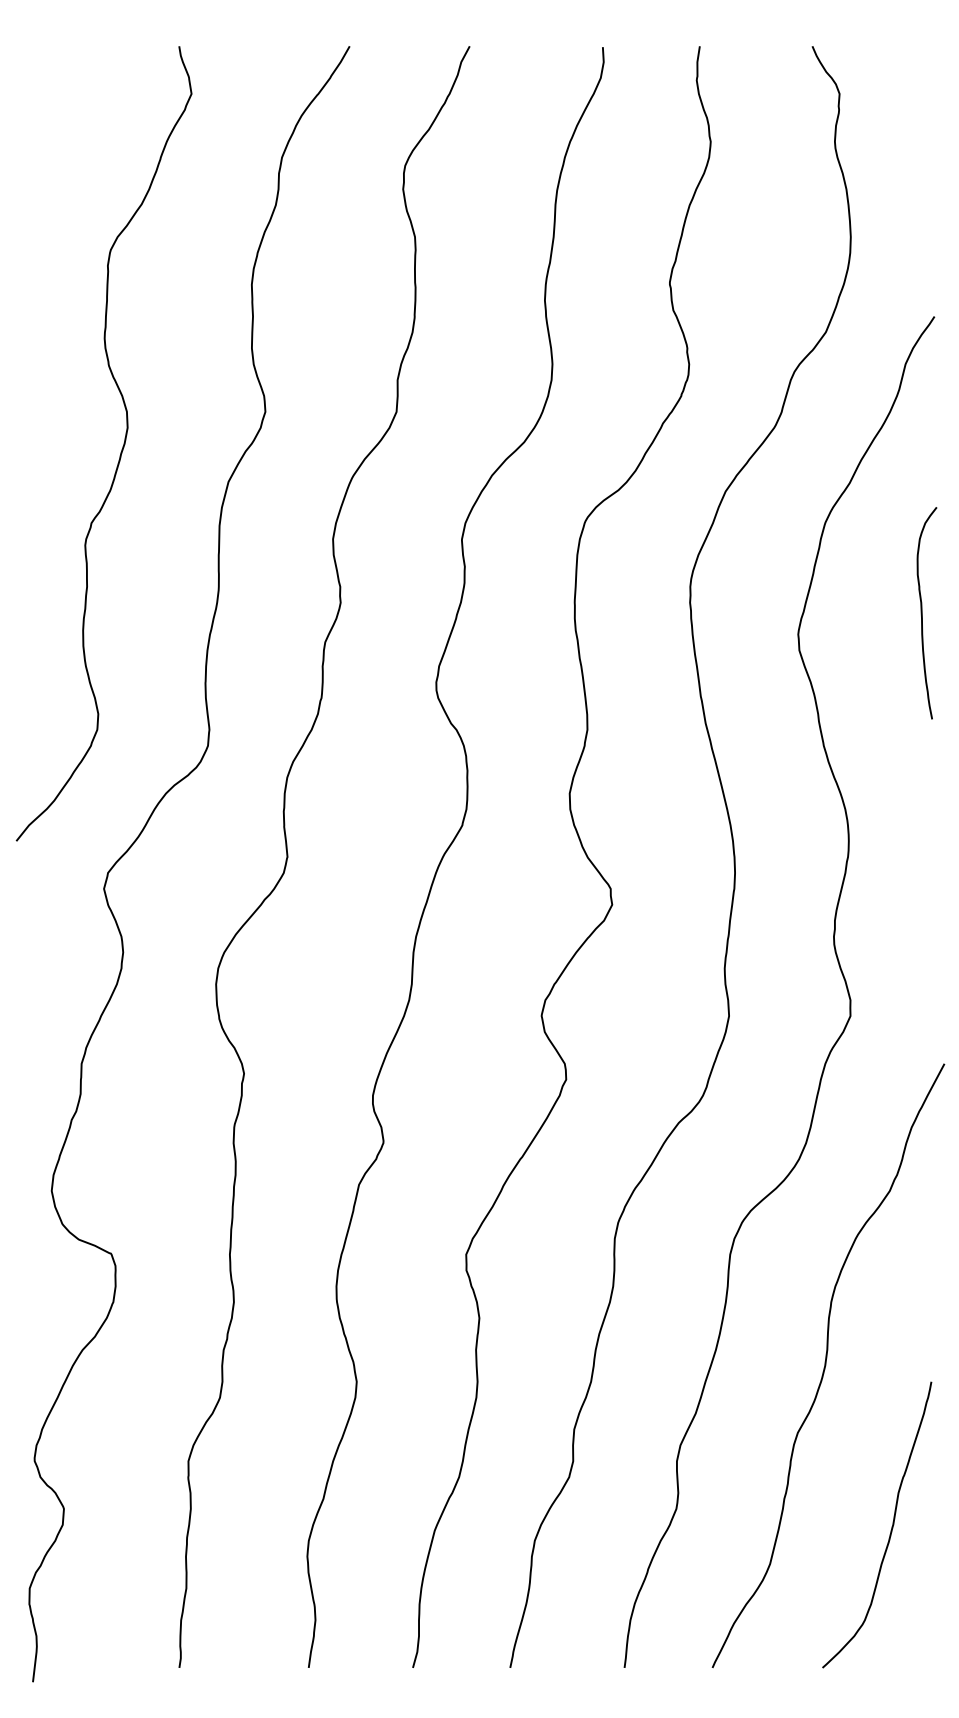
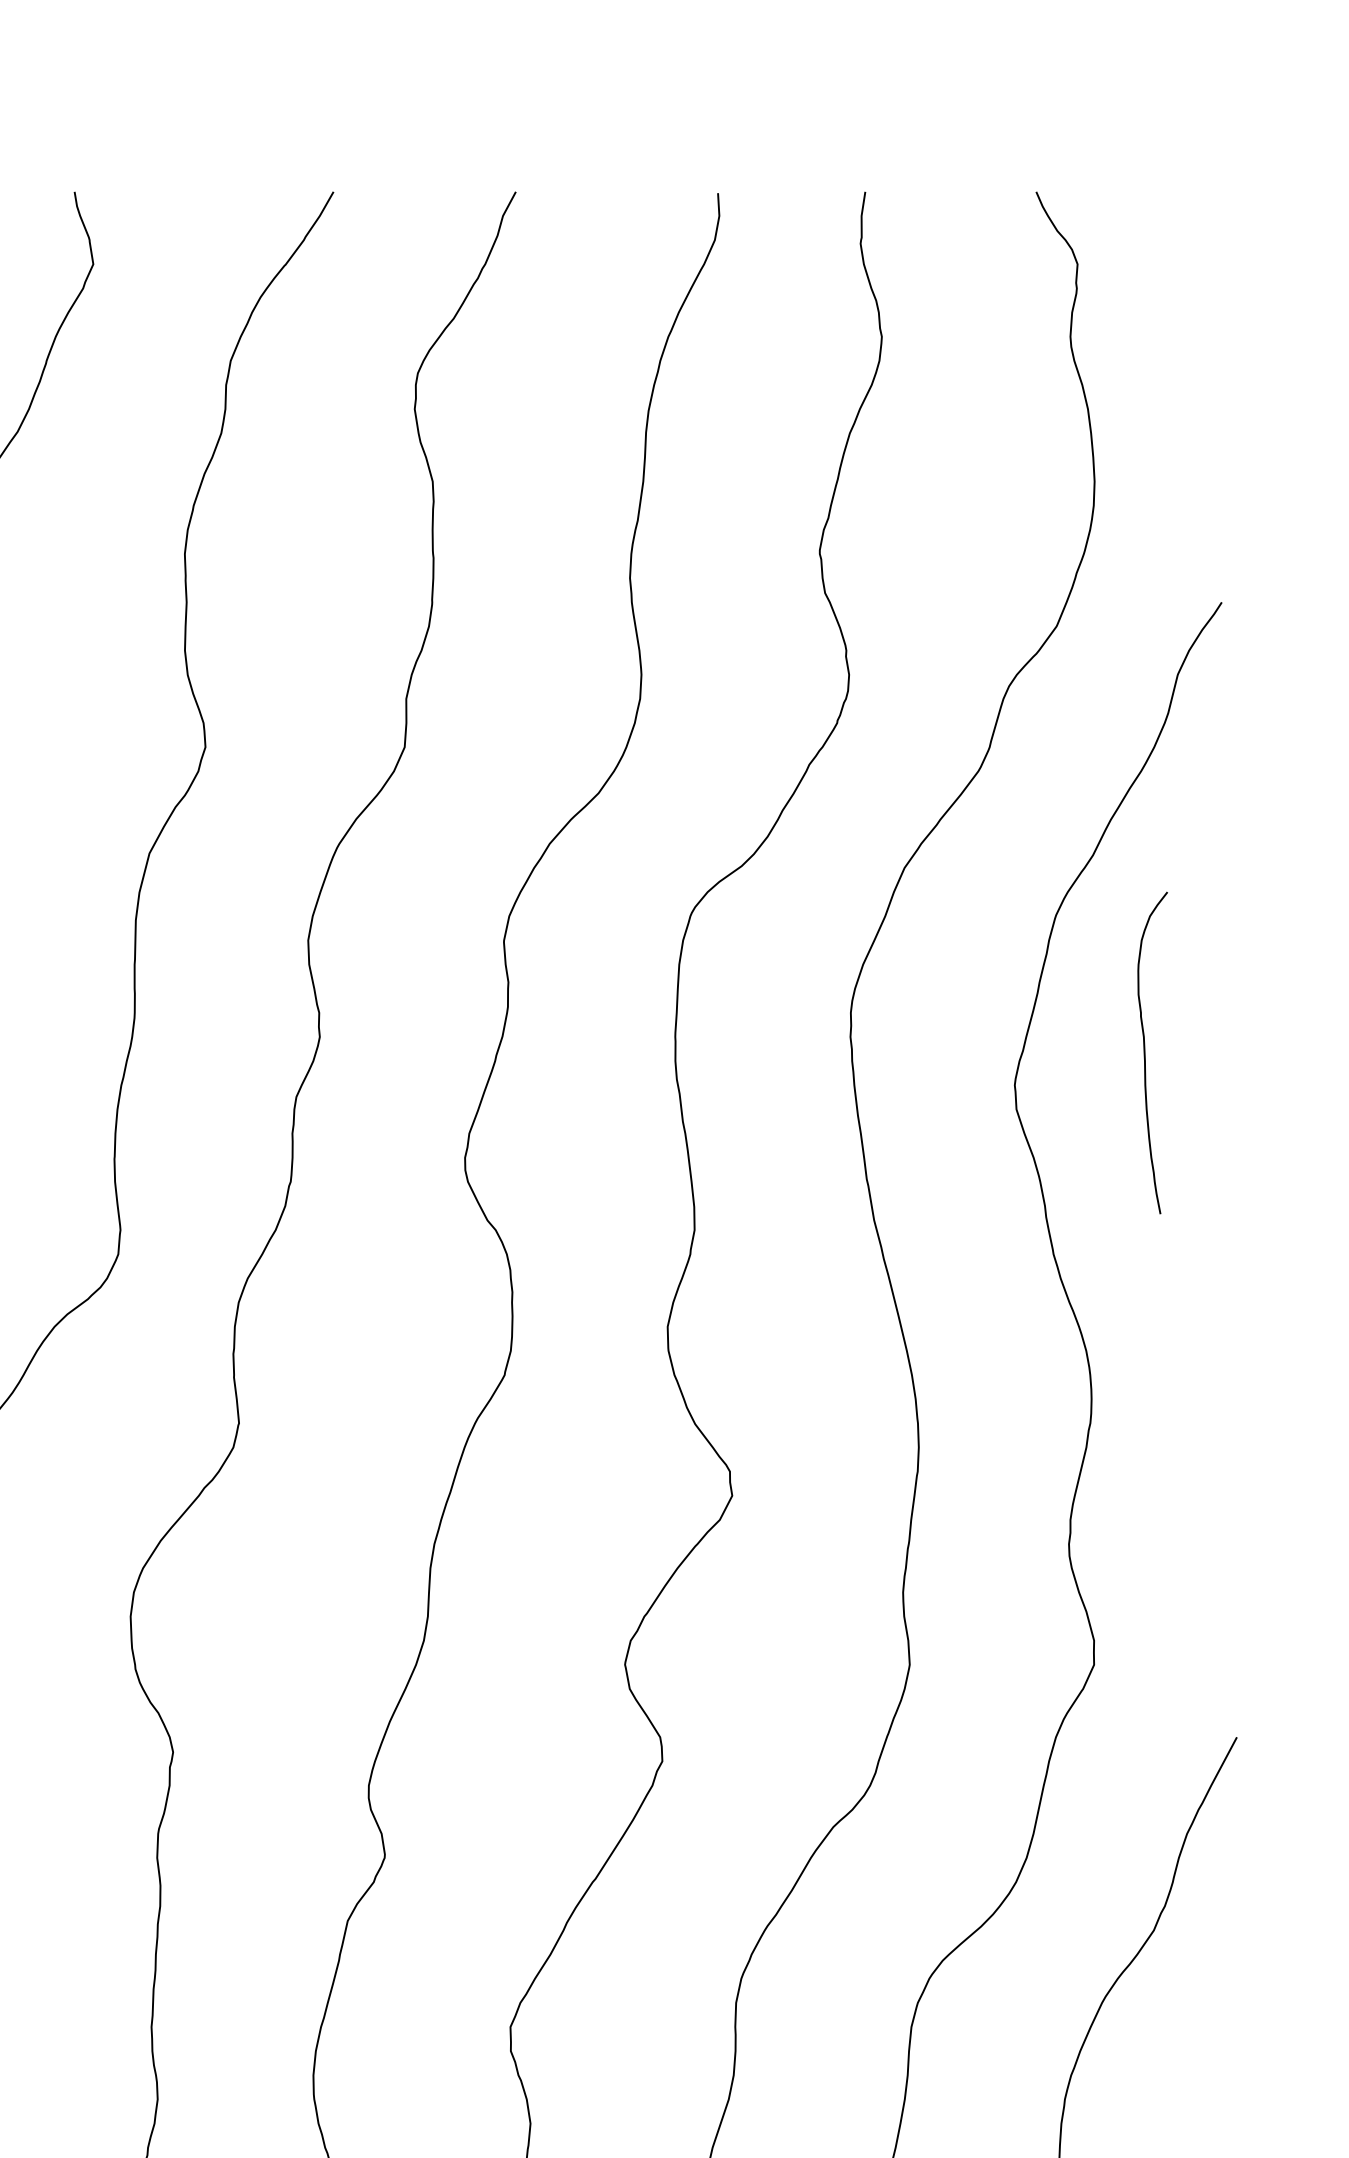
curve: (922, 613) -> (1145, 1053), moved

